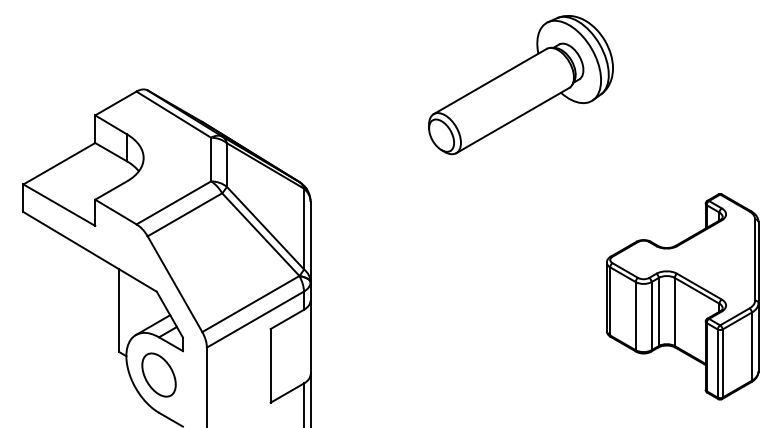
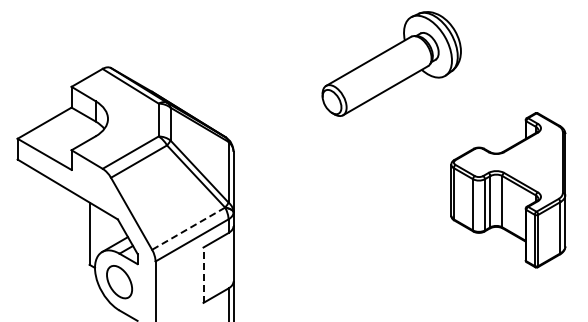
part: (682, 297) -> (508, 190), moved
line: (250, 303) -> (188, 228), solid -> dashed
line: (270, 366) -> (203, 275), solid -> dashed

